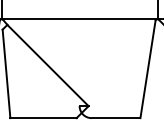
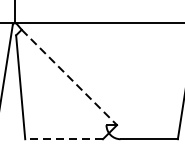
line: (48, 65) -> (69, 77), solid -> dashed
line: (43, 118) -> (64, 139), solid -> dashed

